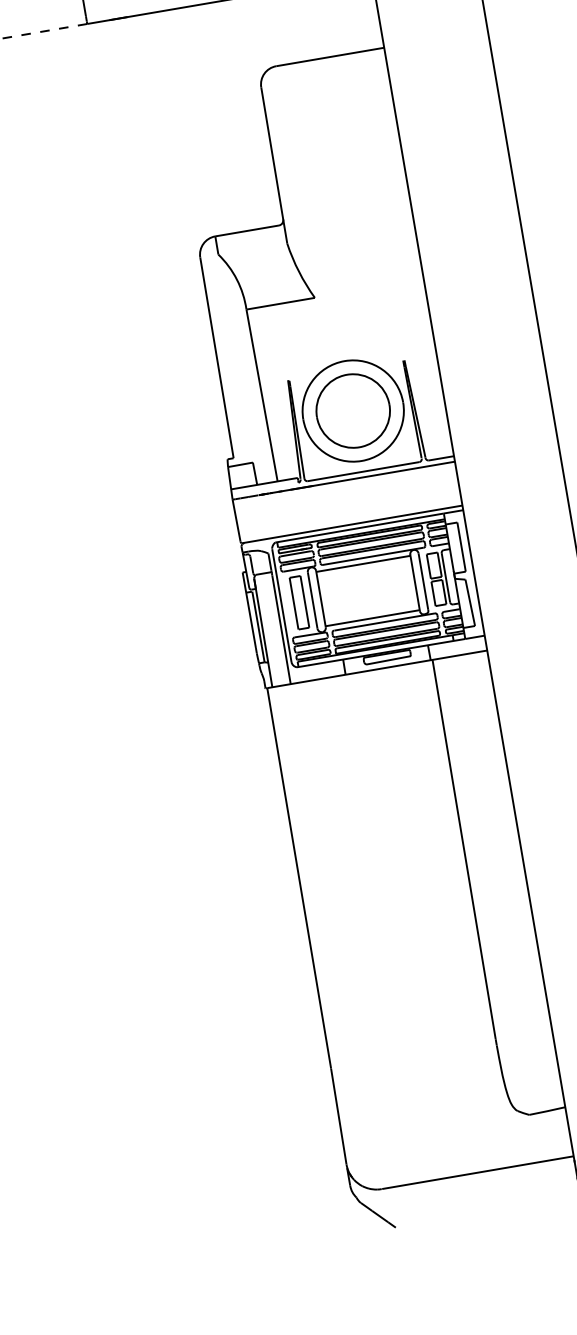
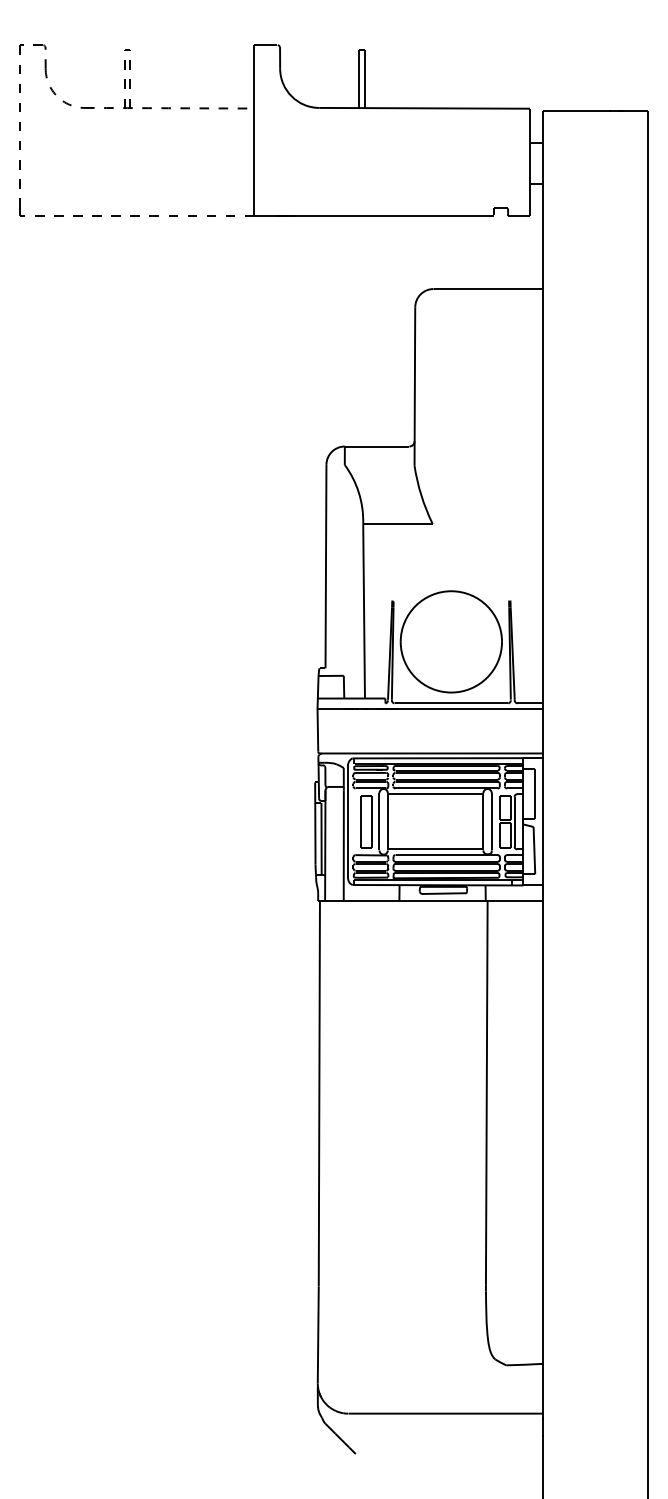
part: (352, 410) -> (450, 641), removed

